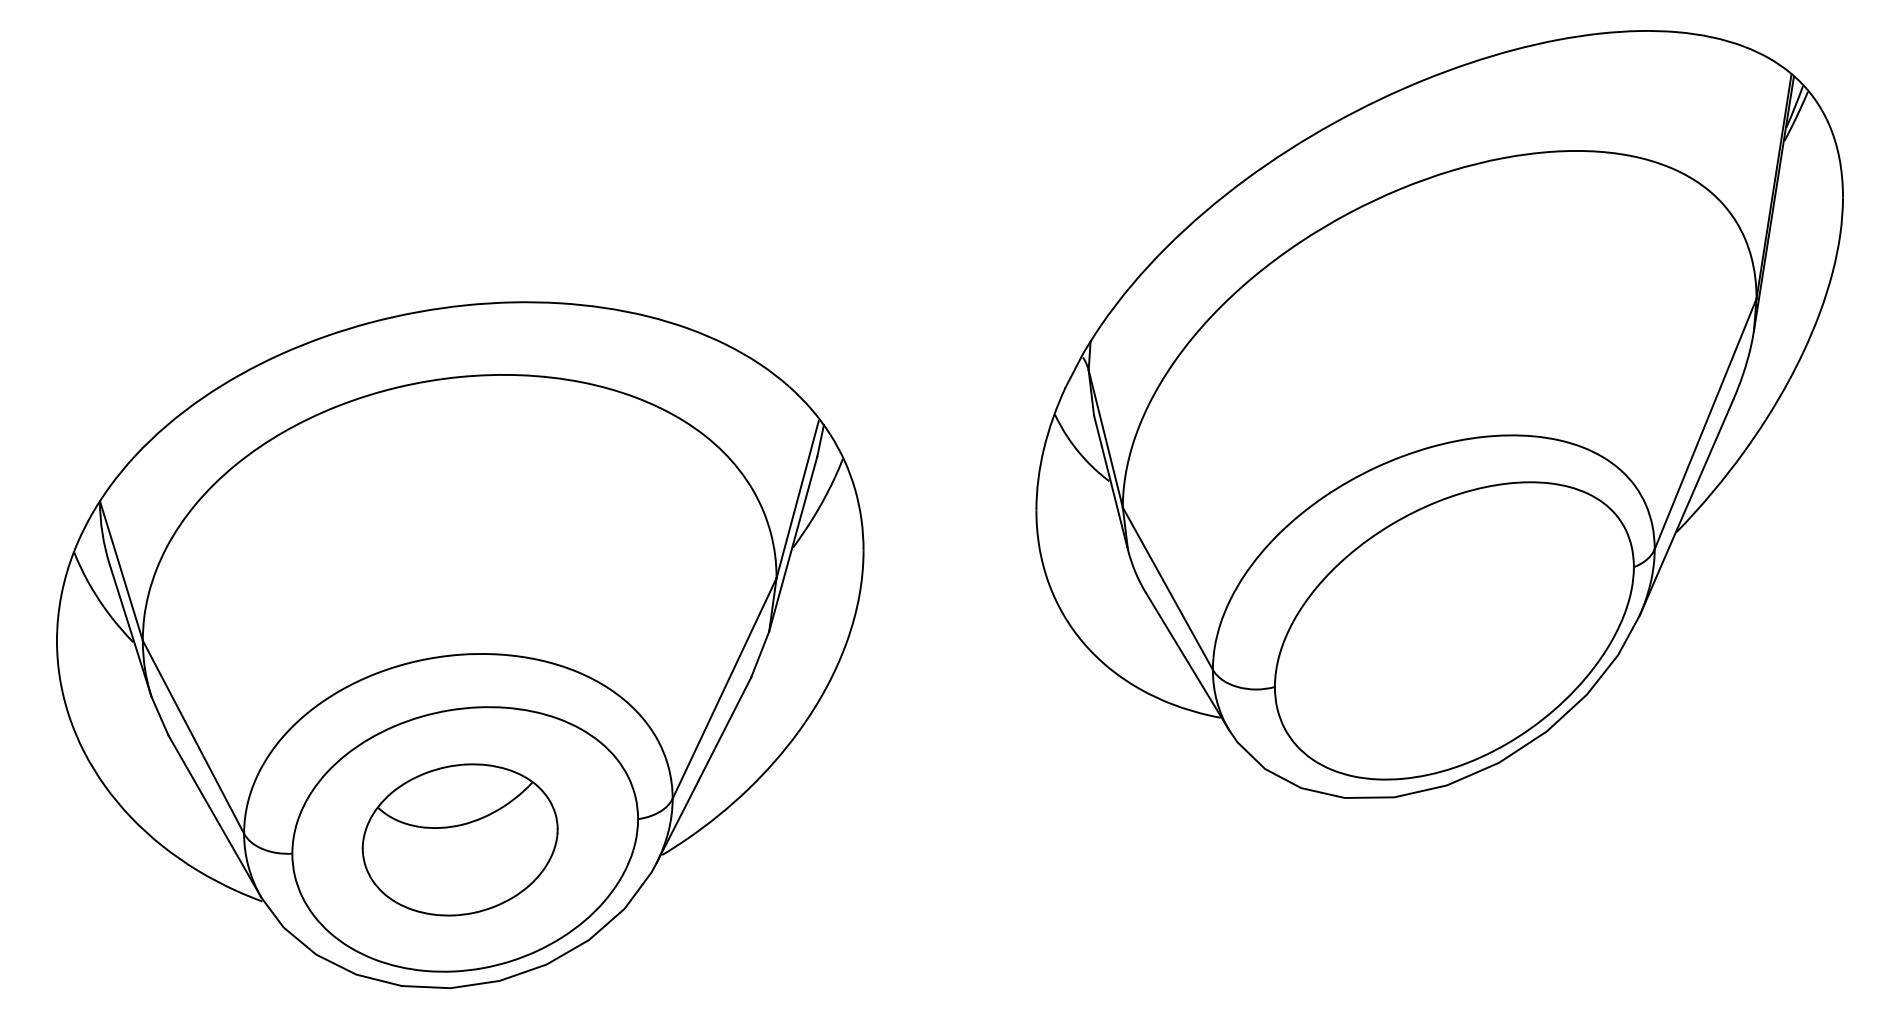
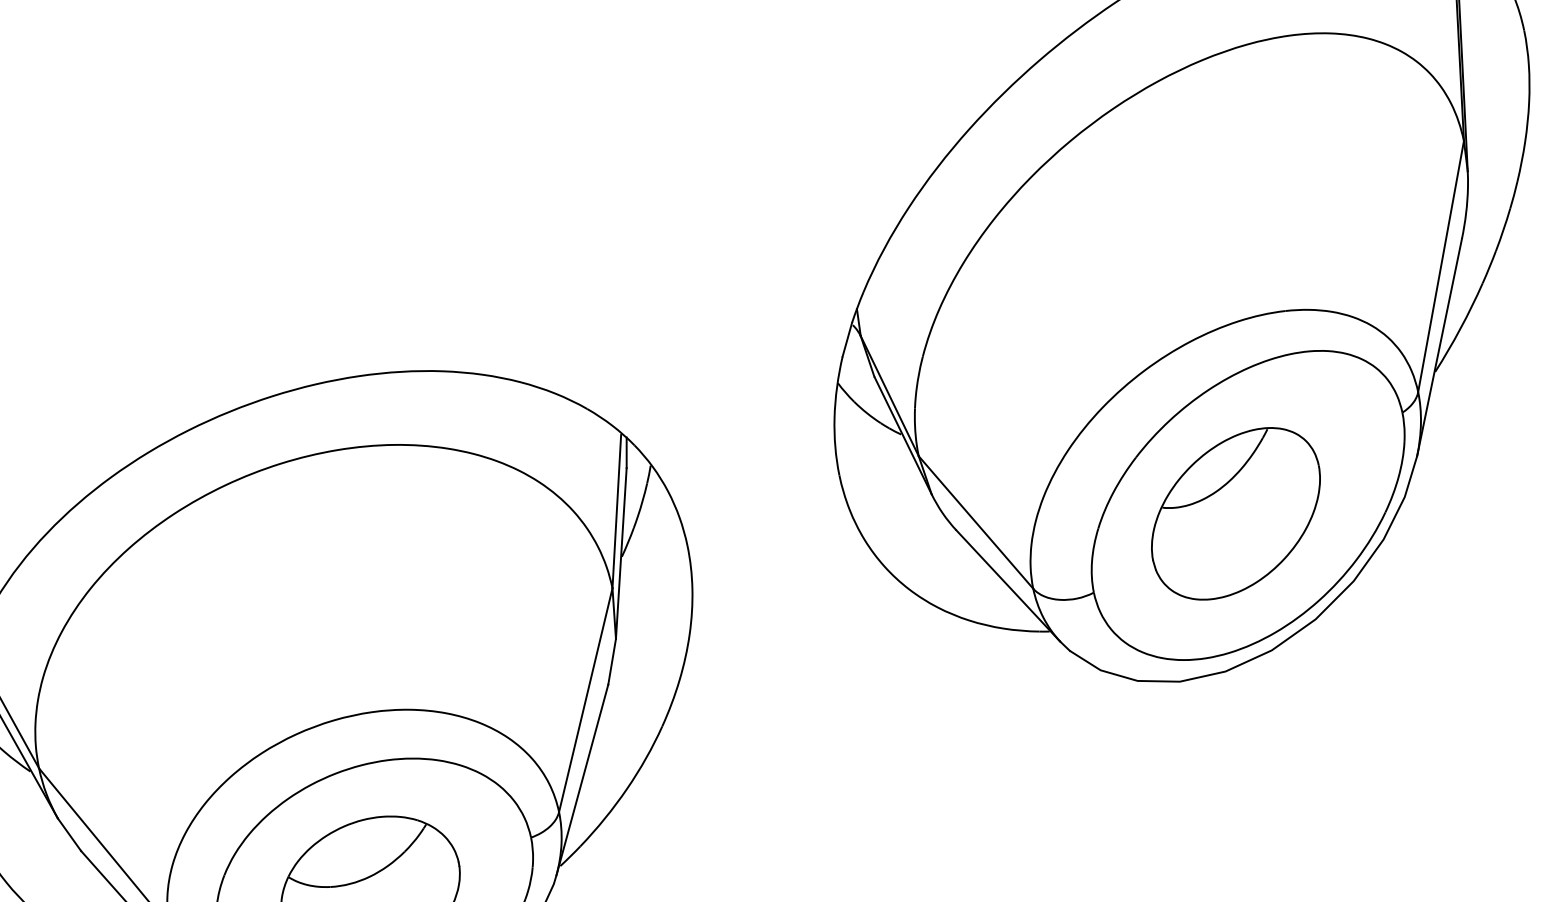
part: (1439, 636) -> (1236, 514), added

